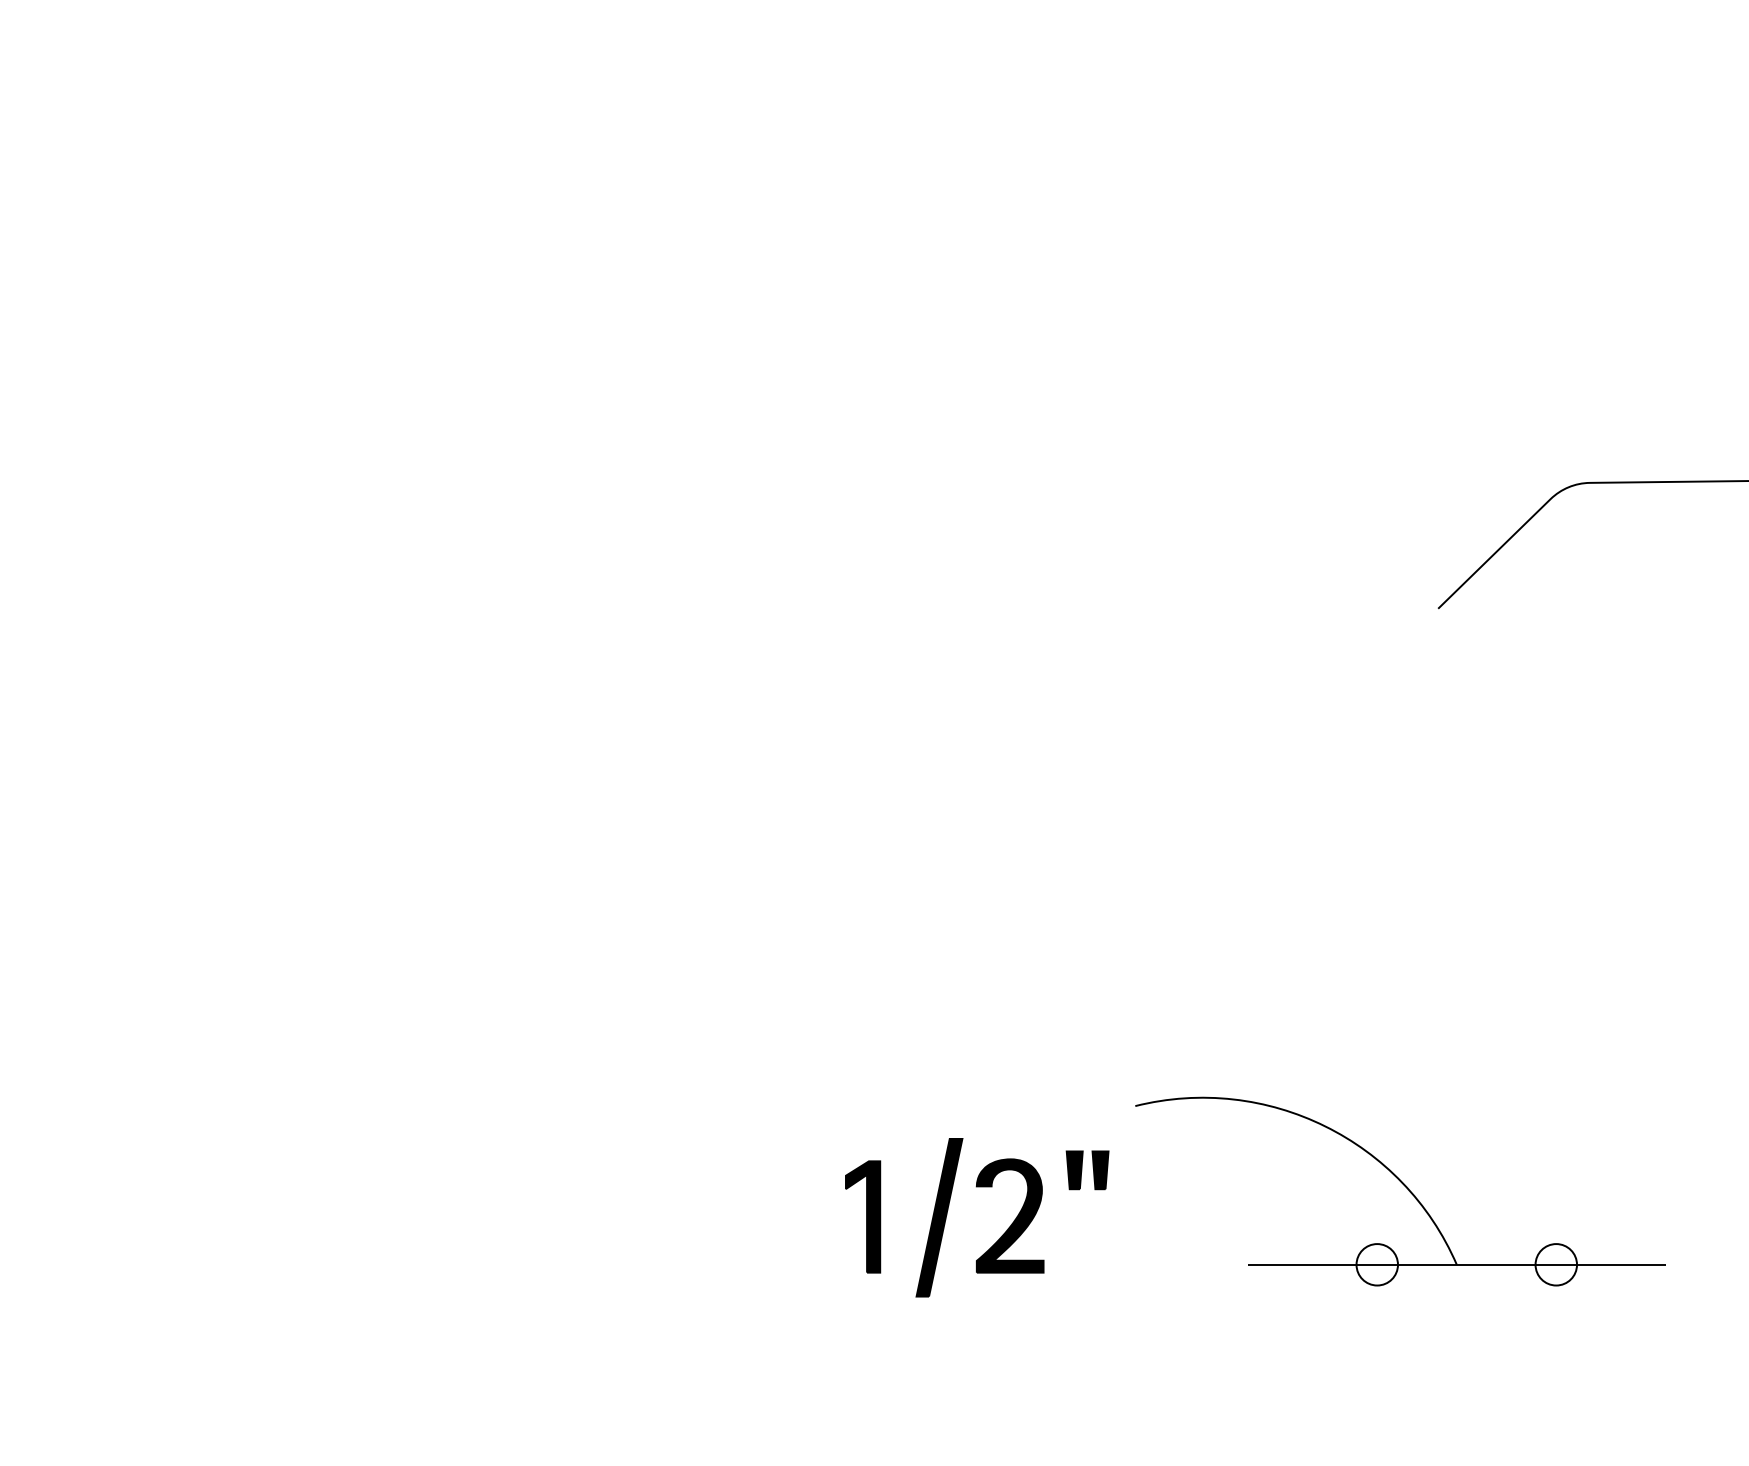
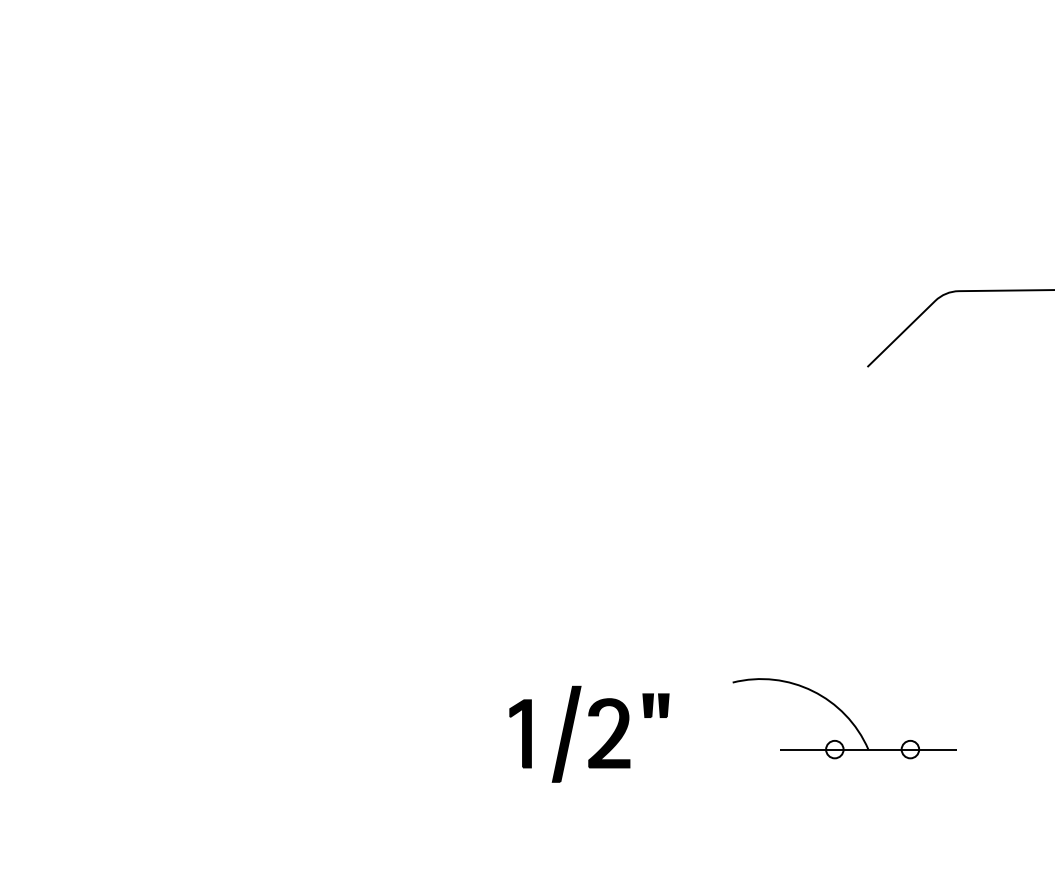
part: (1400, 1191) -> (844, 718), size x0.7

